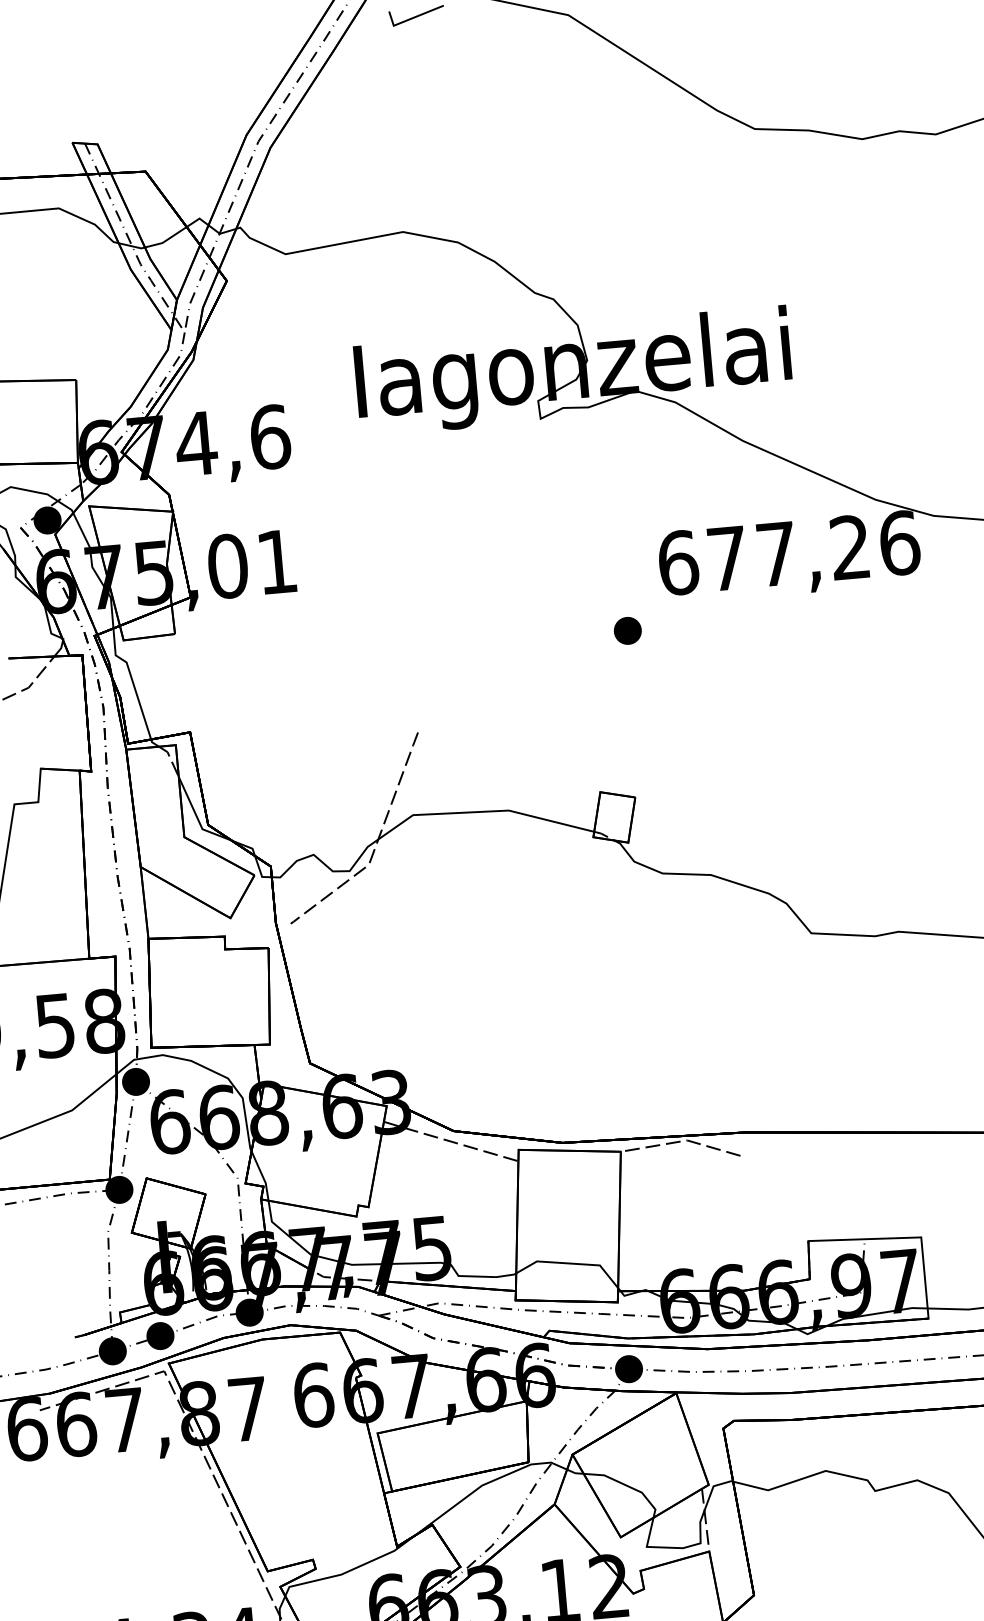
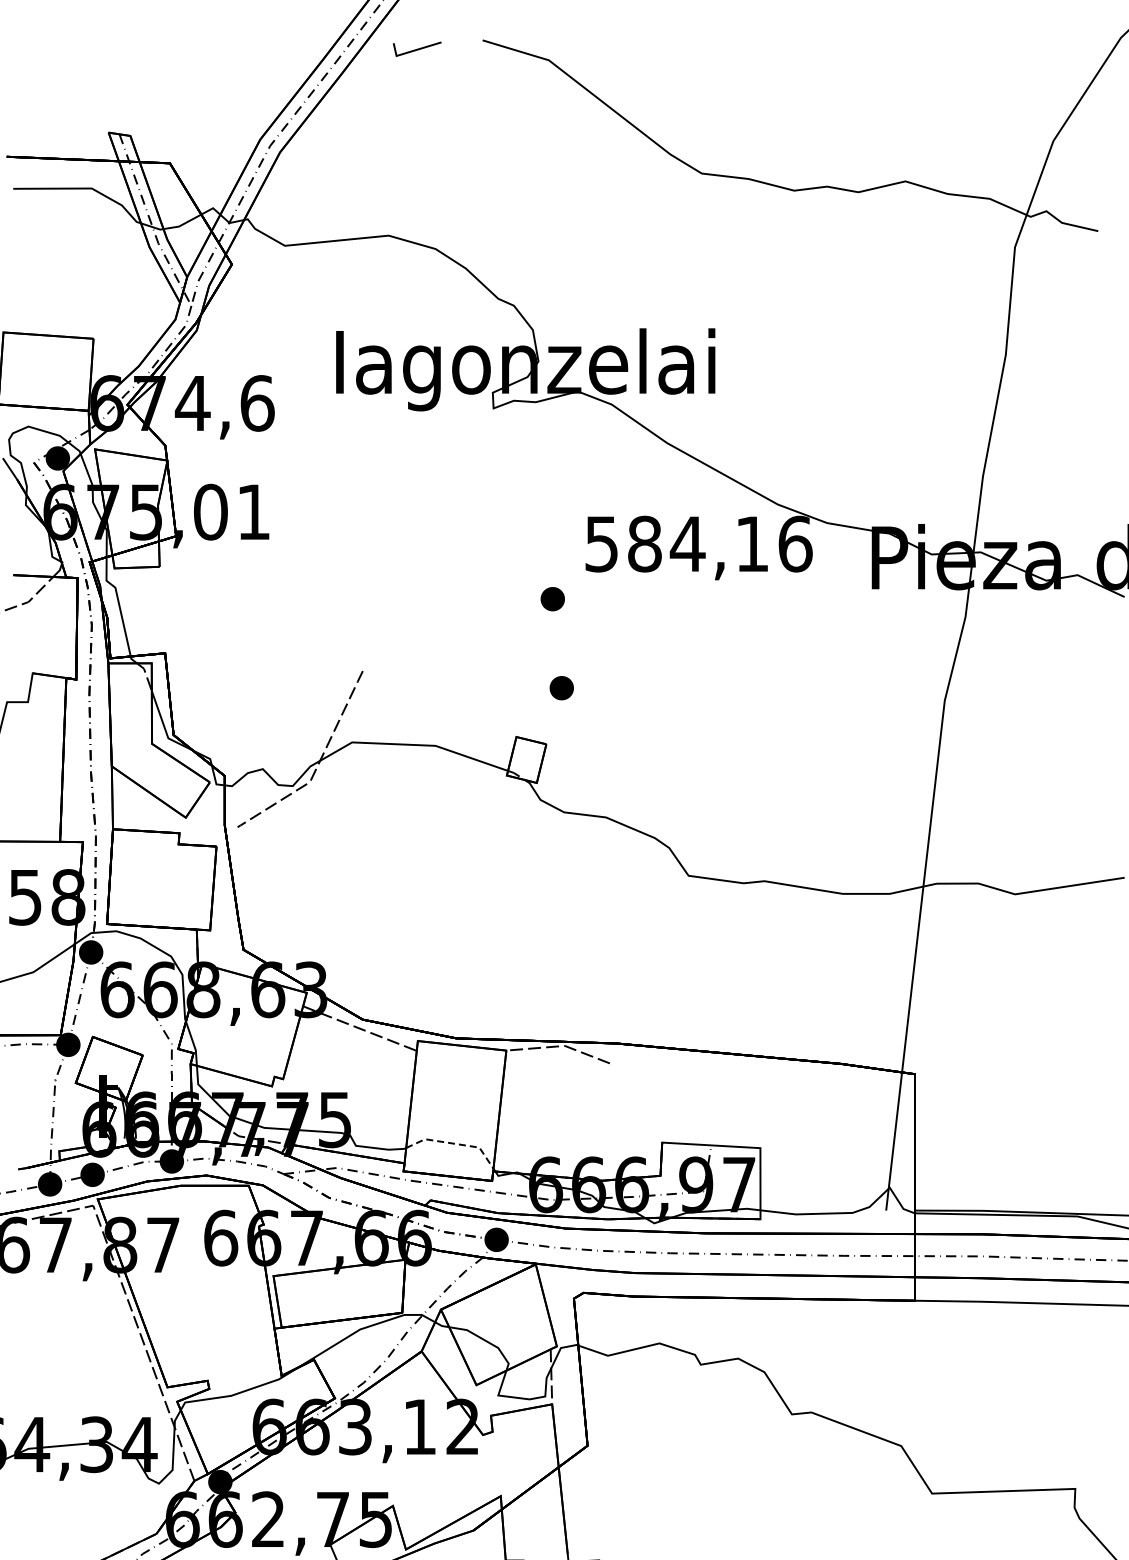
text: (763, 554) -> (676, 543), 677,26 -> 584,16
part: (646, 732) -> (561, 688), added
line: (570, 1263) -> (454, 1143), solid -> dashed

